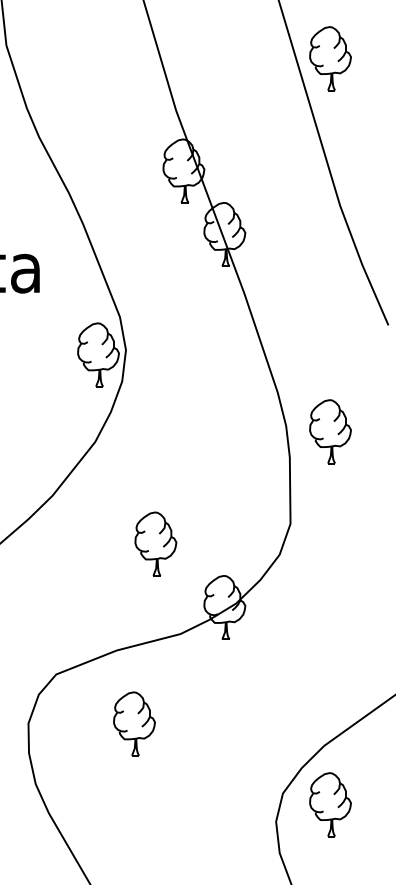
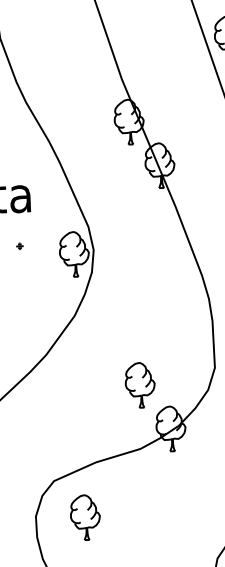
part: (21, 340) -> (19, 246), added
part: (155, 543) -> (139, 384), moved
part: (134, 723) -> (85, 517), moved

